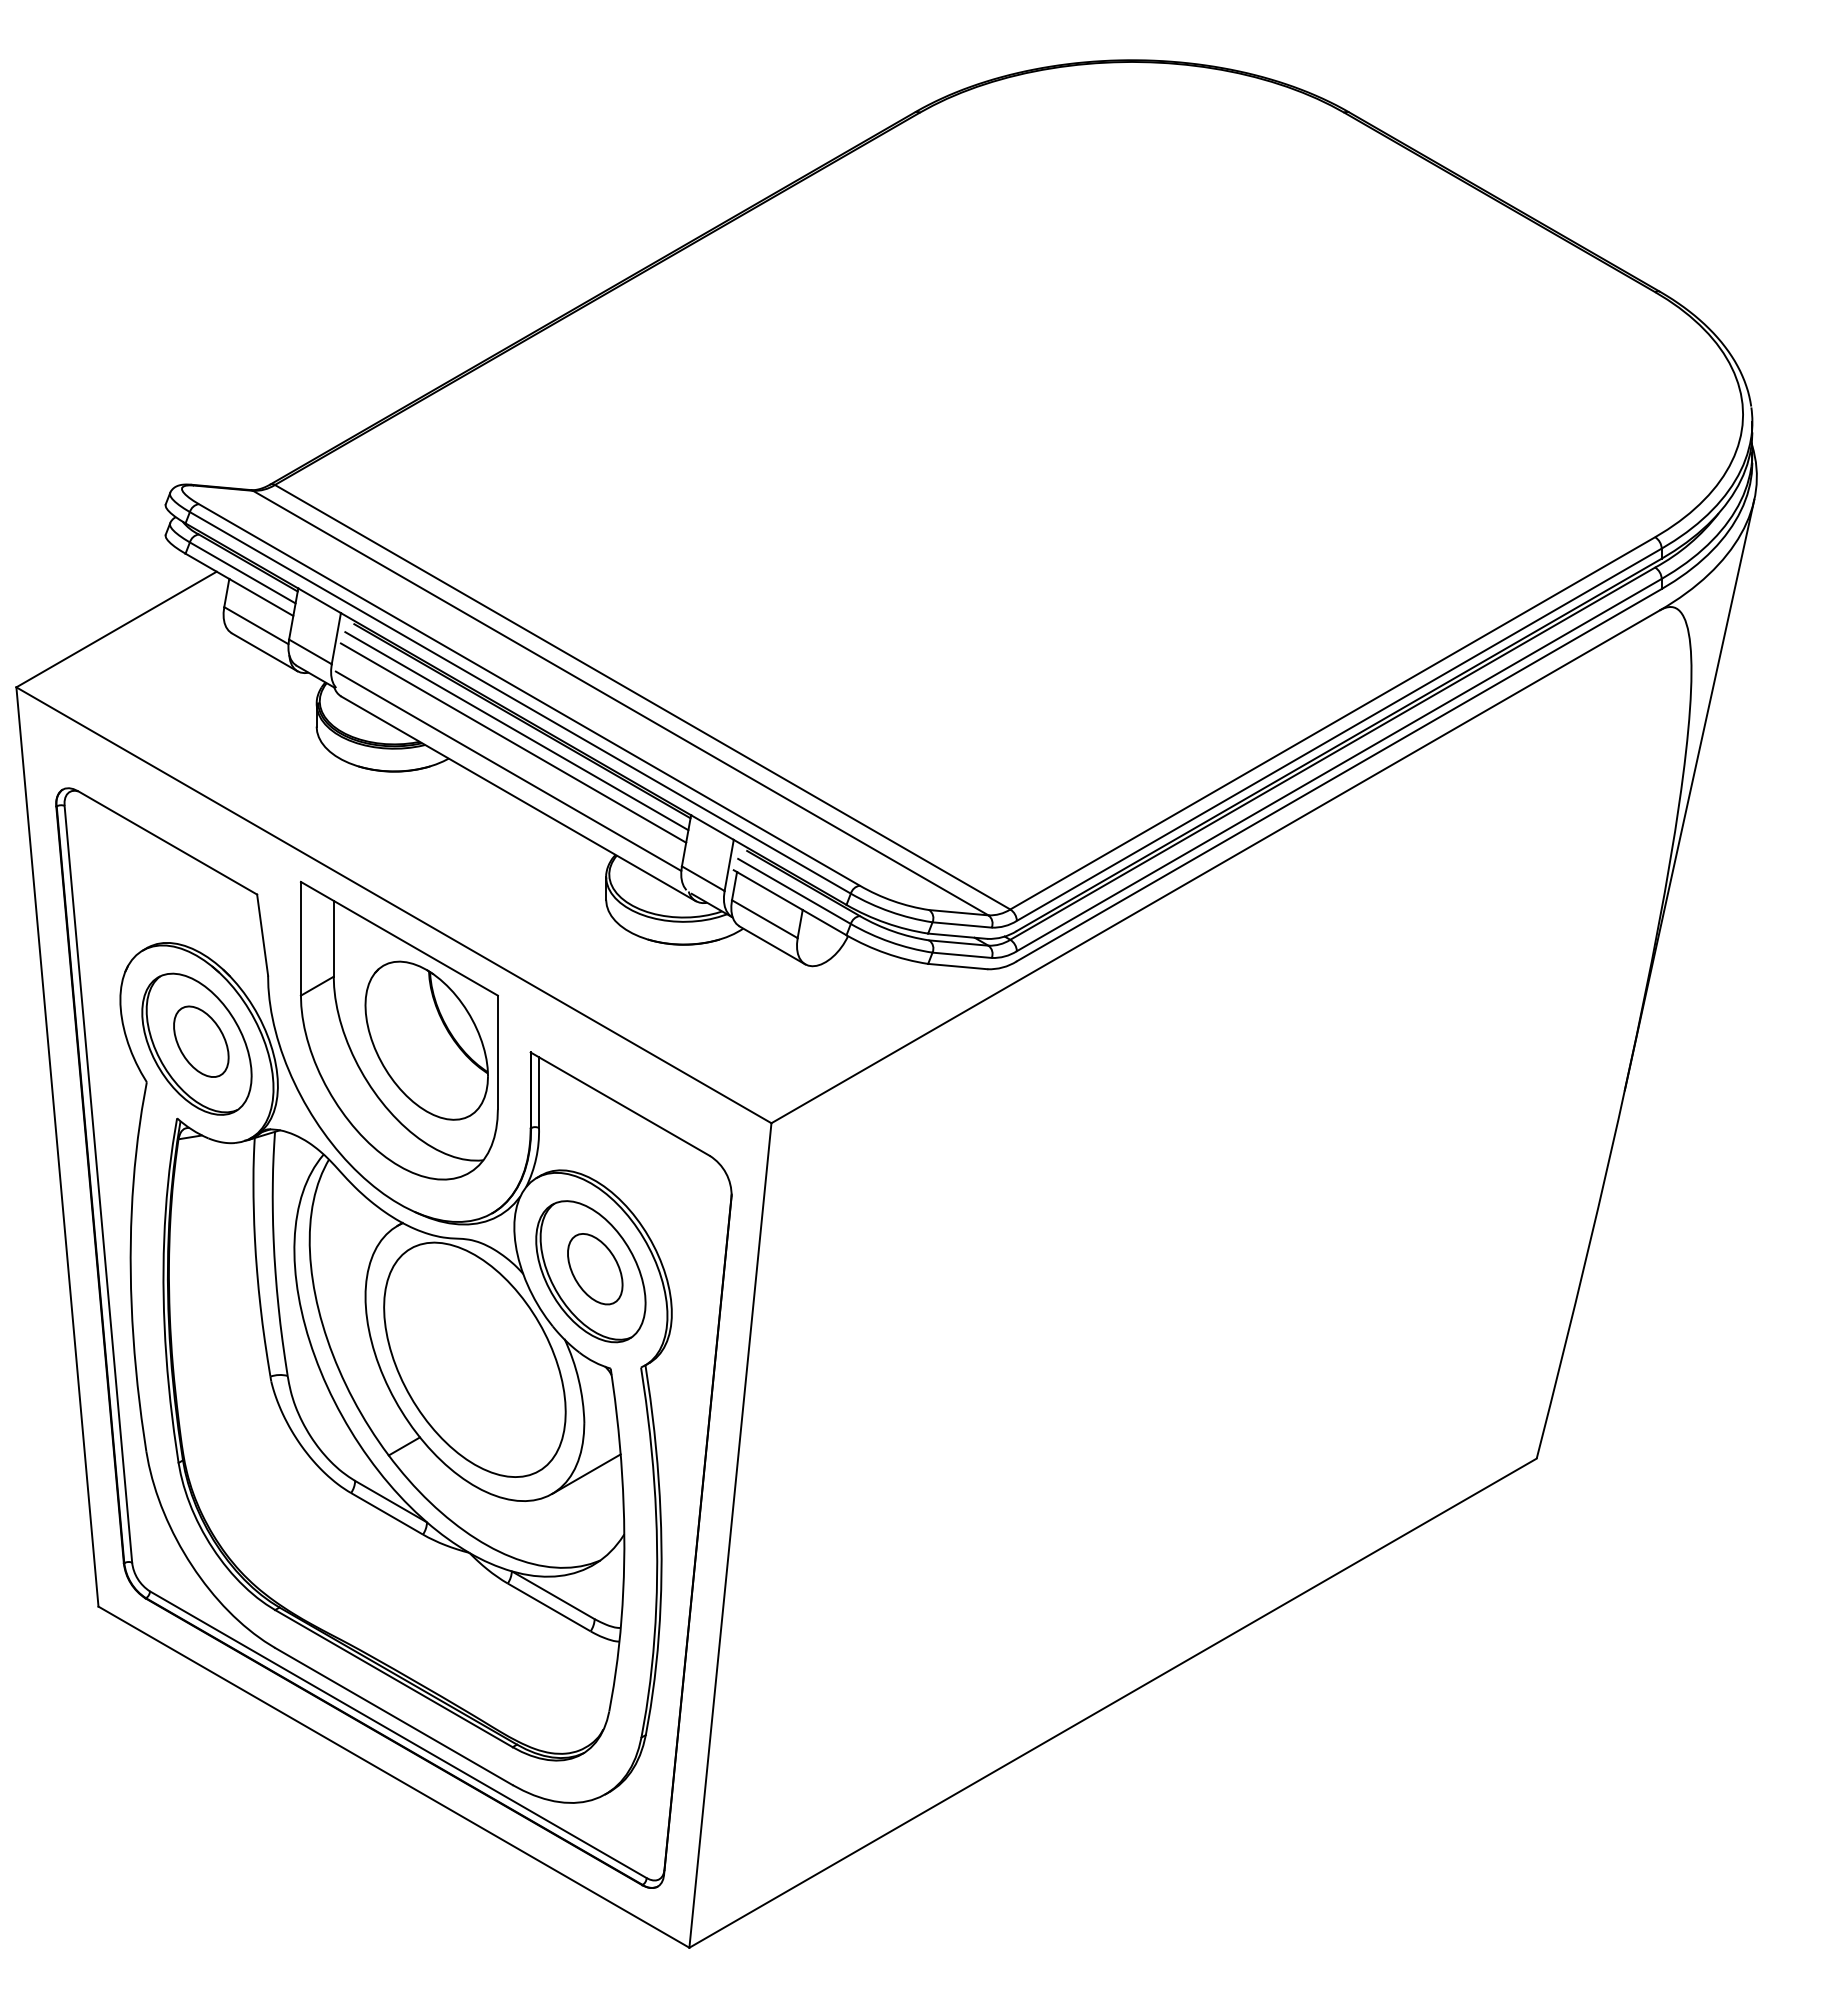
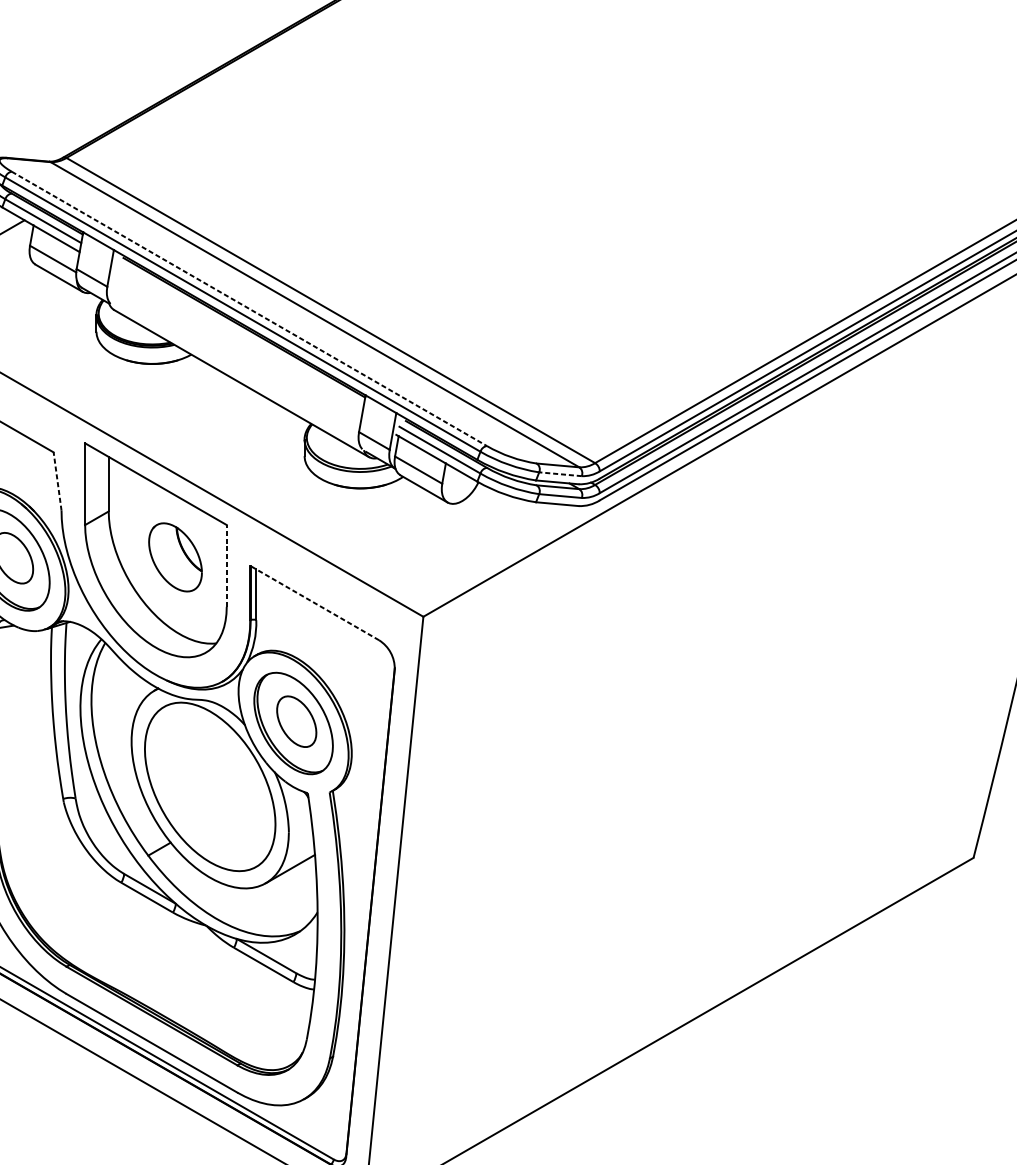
line: (529, 694) -> (249, 308), solid -> dashed
line: (516, 731) -> (240, 335), removed
line: (513, 742) -> (237, 343), removed
line: (508, 770) -> (234, 363), removed
line: (962, 924) -> (560, 473), solid -> dashed
line: (262, 935) -> (57, 481), solid -> dashed
part: (426, 1040) -> (175, 557), size x0.6
line: (497, 1052) -> (226, 565), solid -> dashed
line: (619, 1103) -> (314, 602), solid -> dashed

